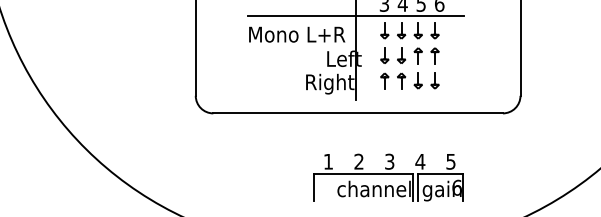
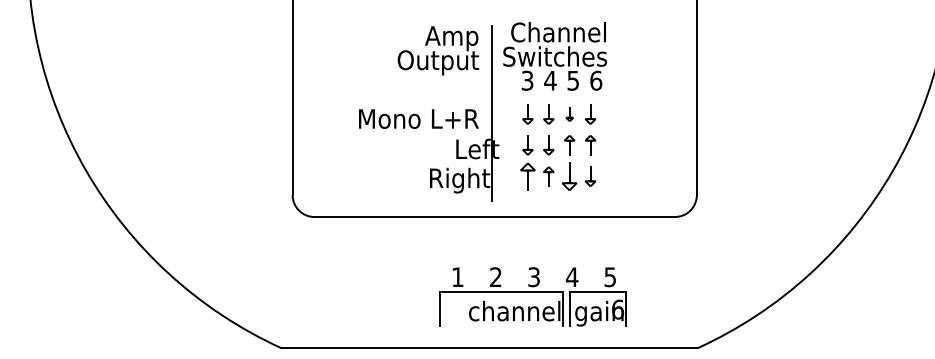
line: (356, 16) -> (492, 96), removed
part: (418, 31) -> (569, 114), size x0.7
part: (384, 80) -> (527, 176), size x1.4
part: (418, 80) -> (569, 176), size x1.4

